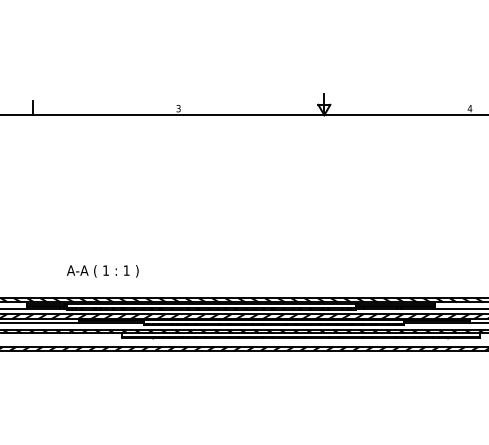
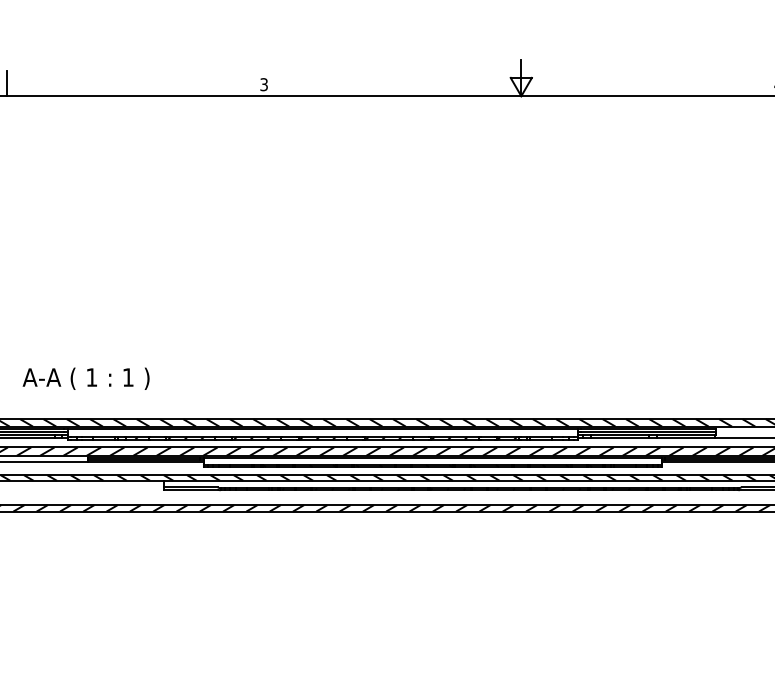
text: (102, 271) -> (85, 379), moved

